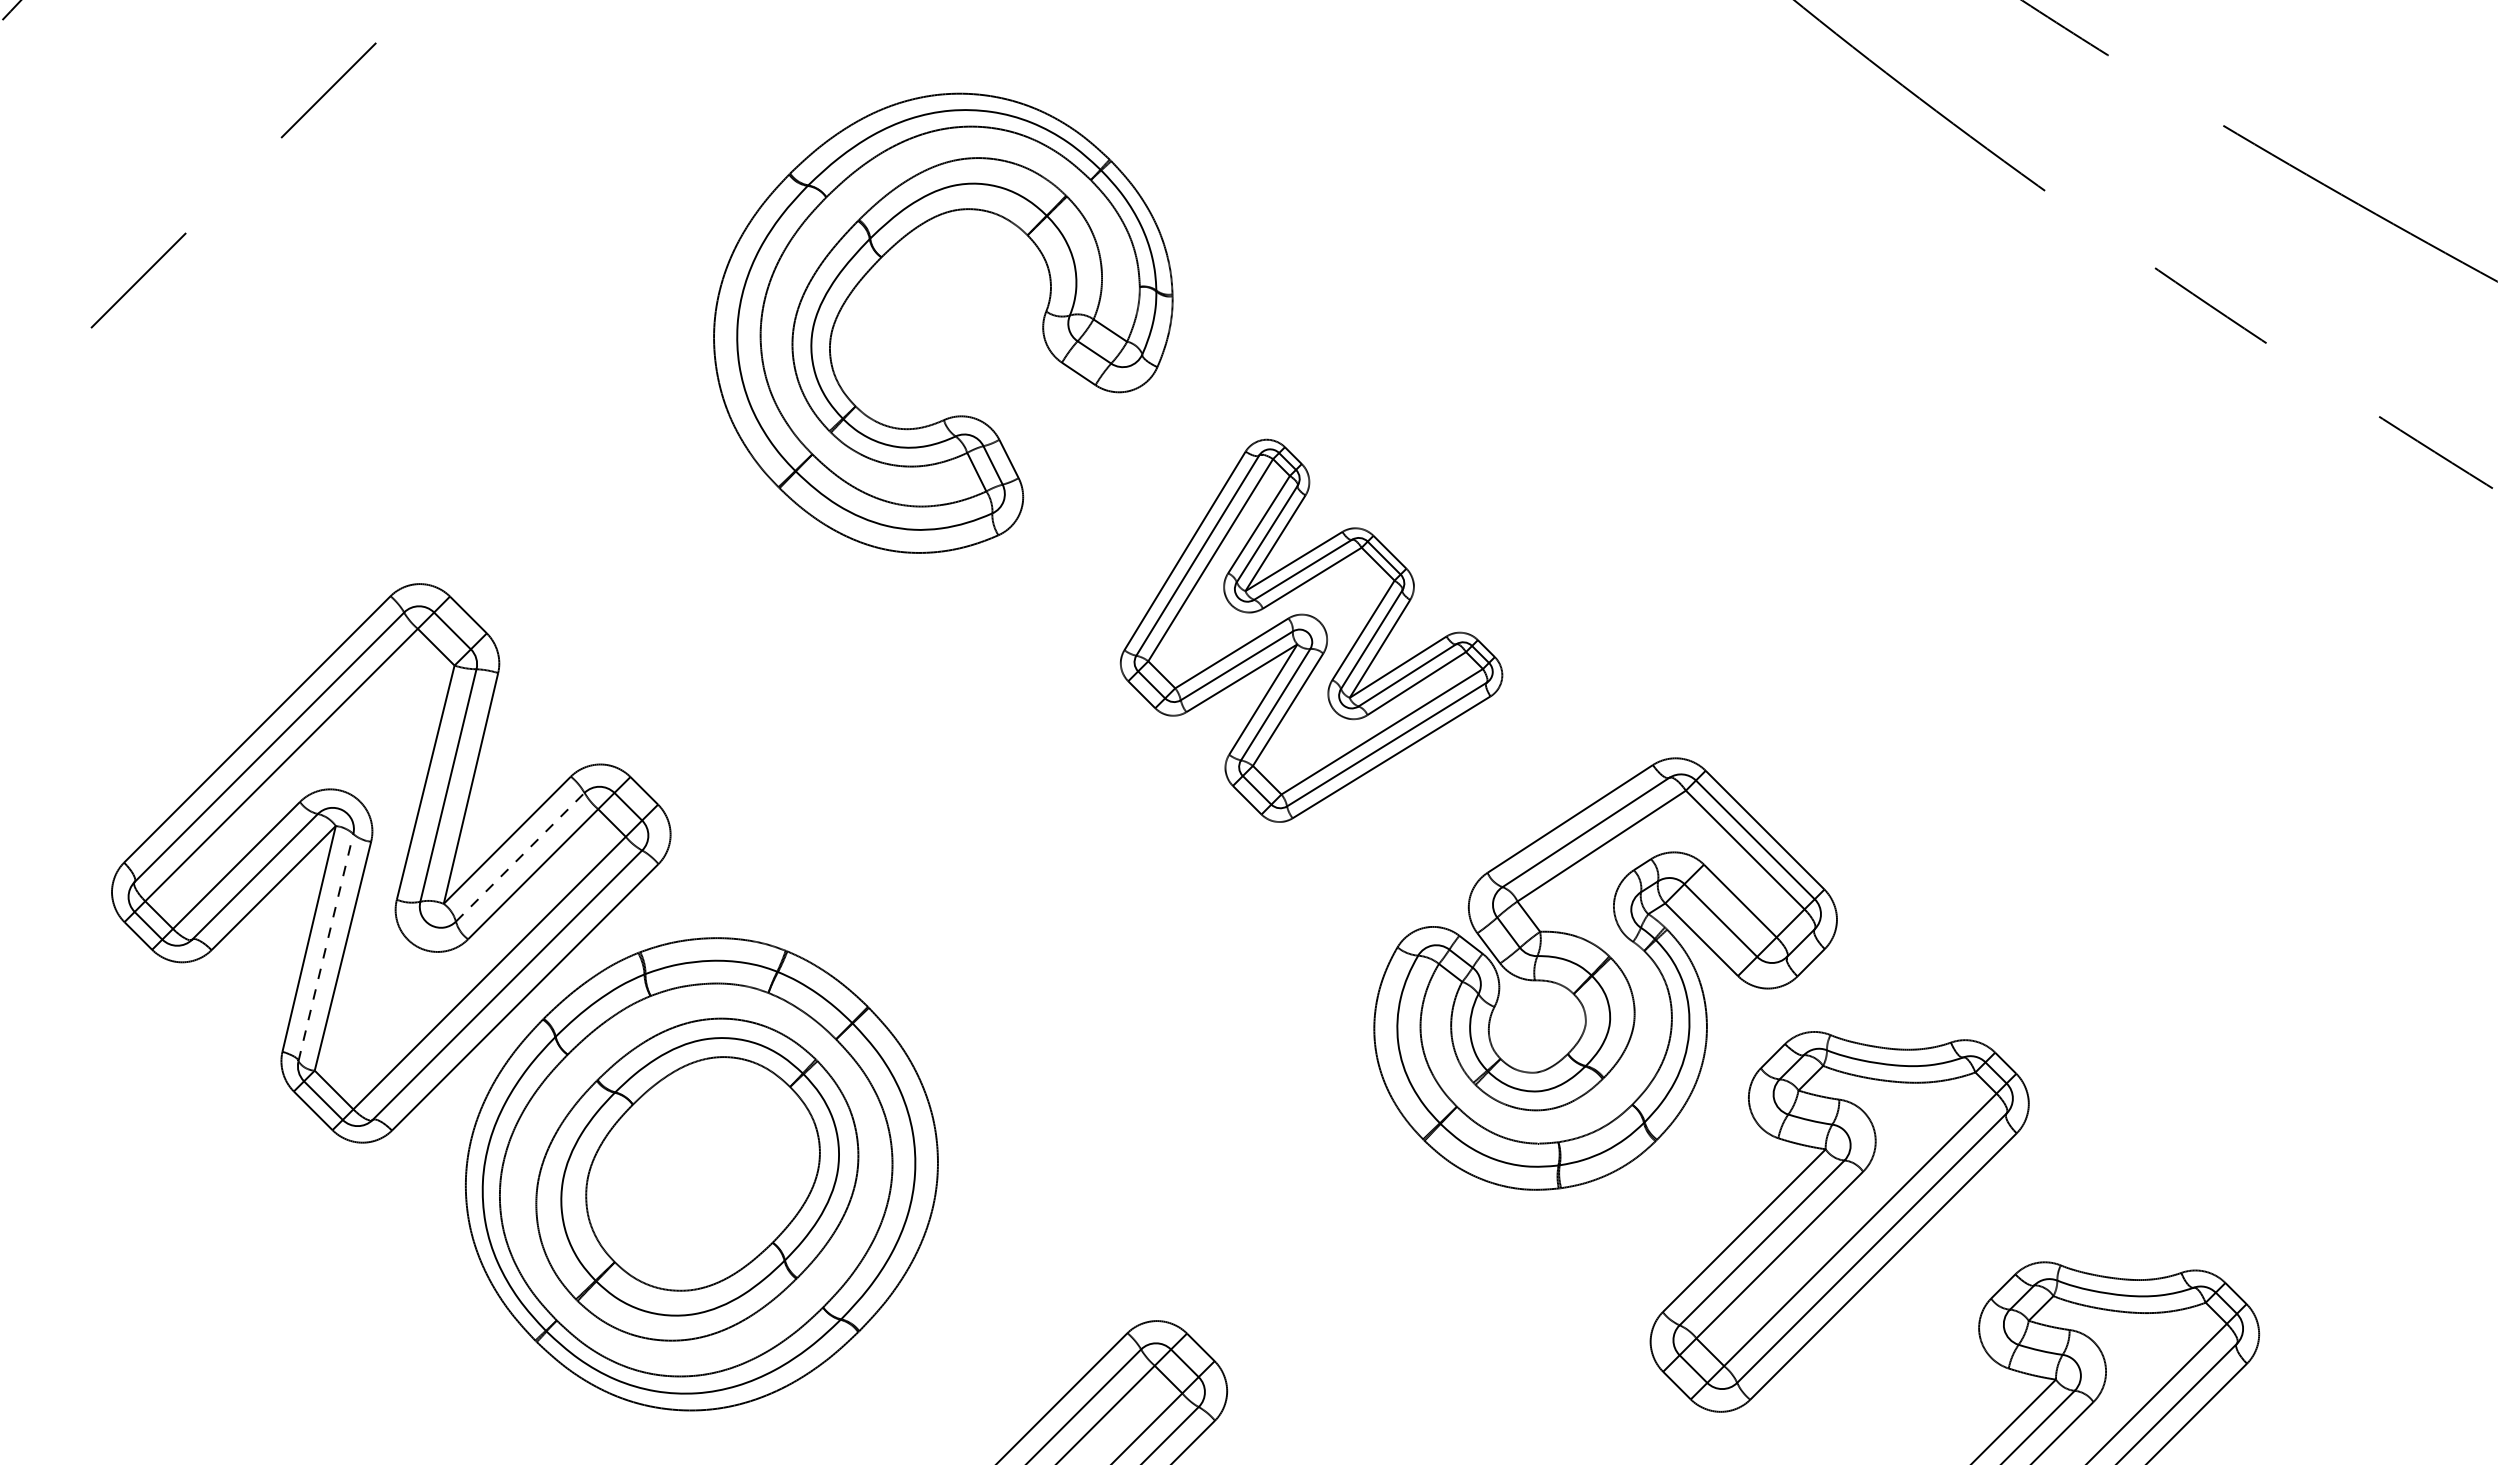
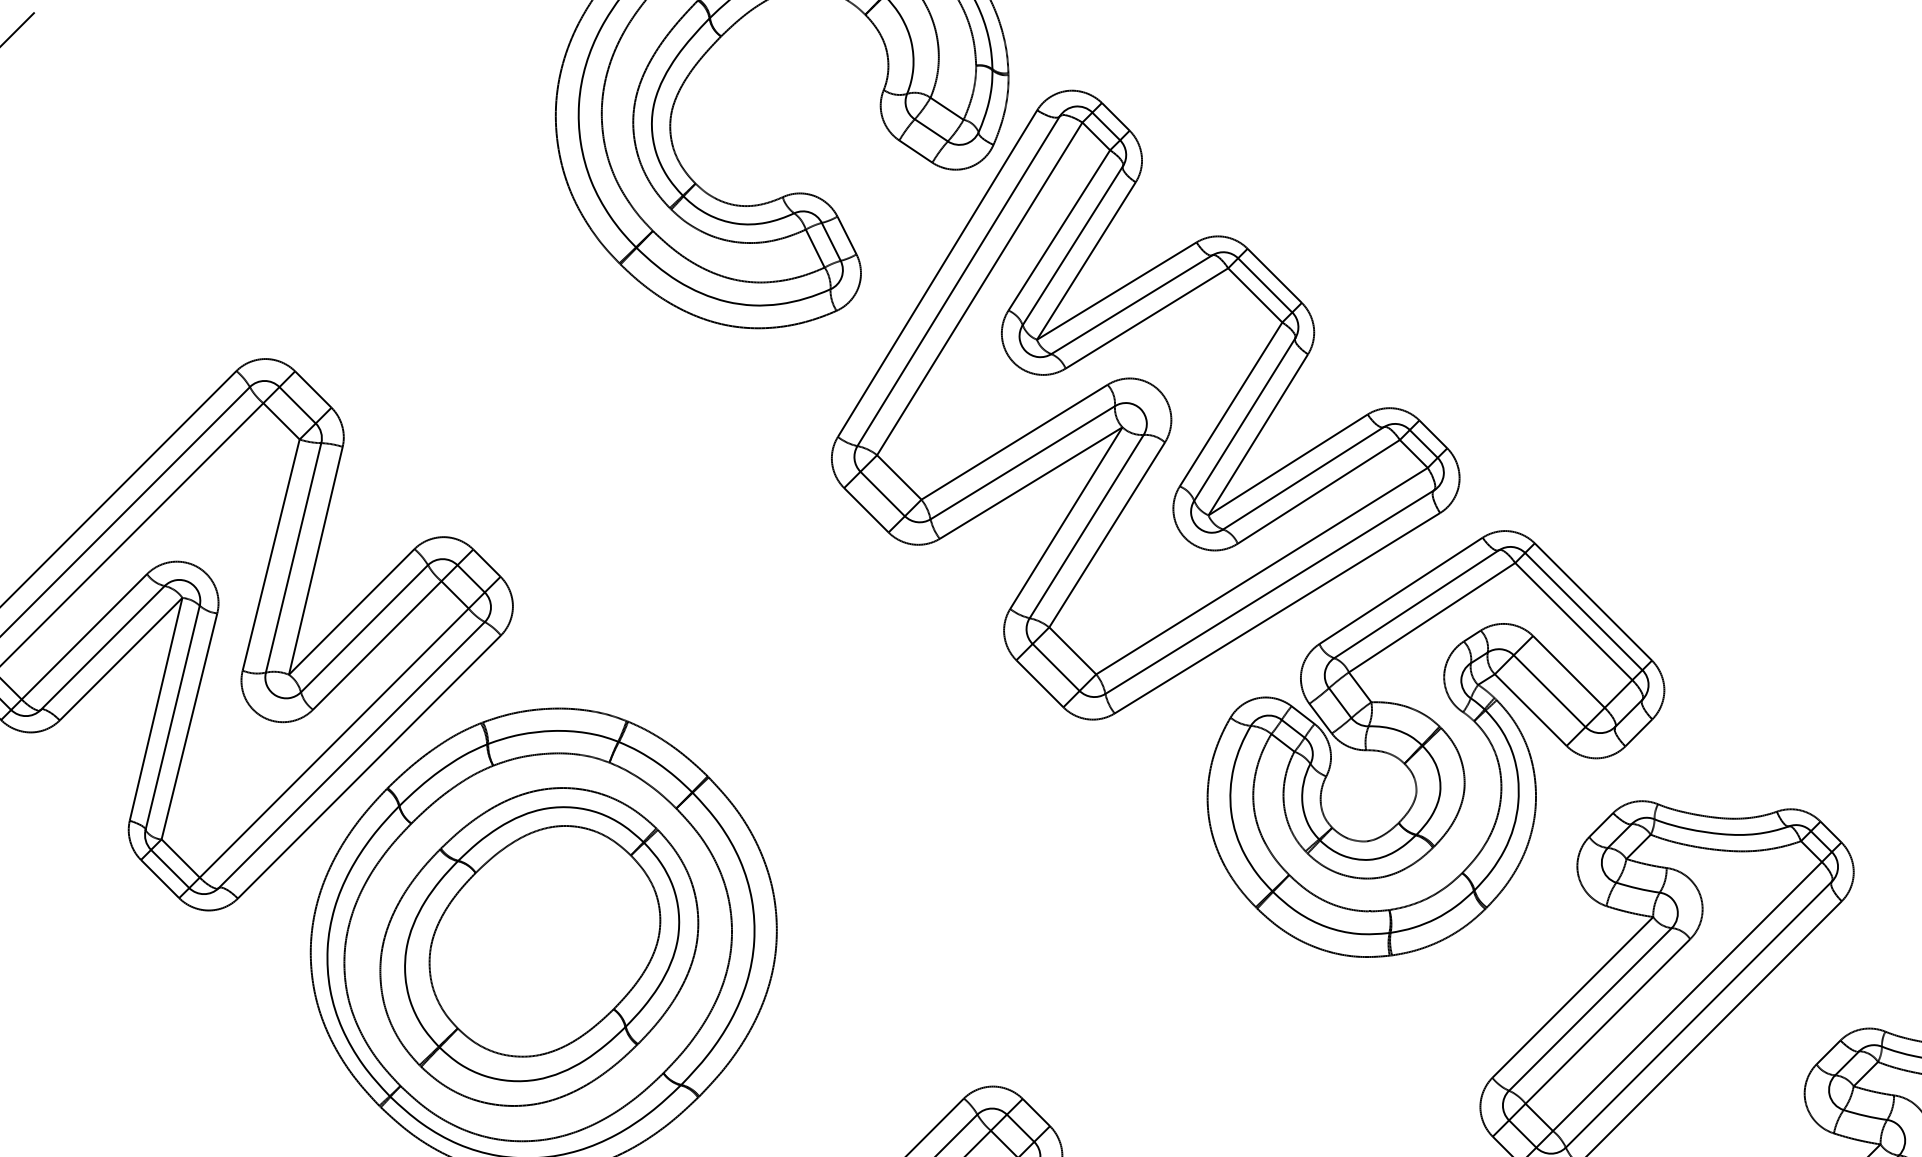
part: (1311, 630) -> (1145, 404), size x1.67
line: (520, 857) -> (364, 628), dashed -> solid
line: (325, 947) -> (172, 717), dashed -> solid

